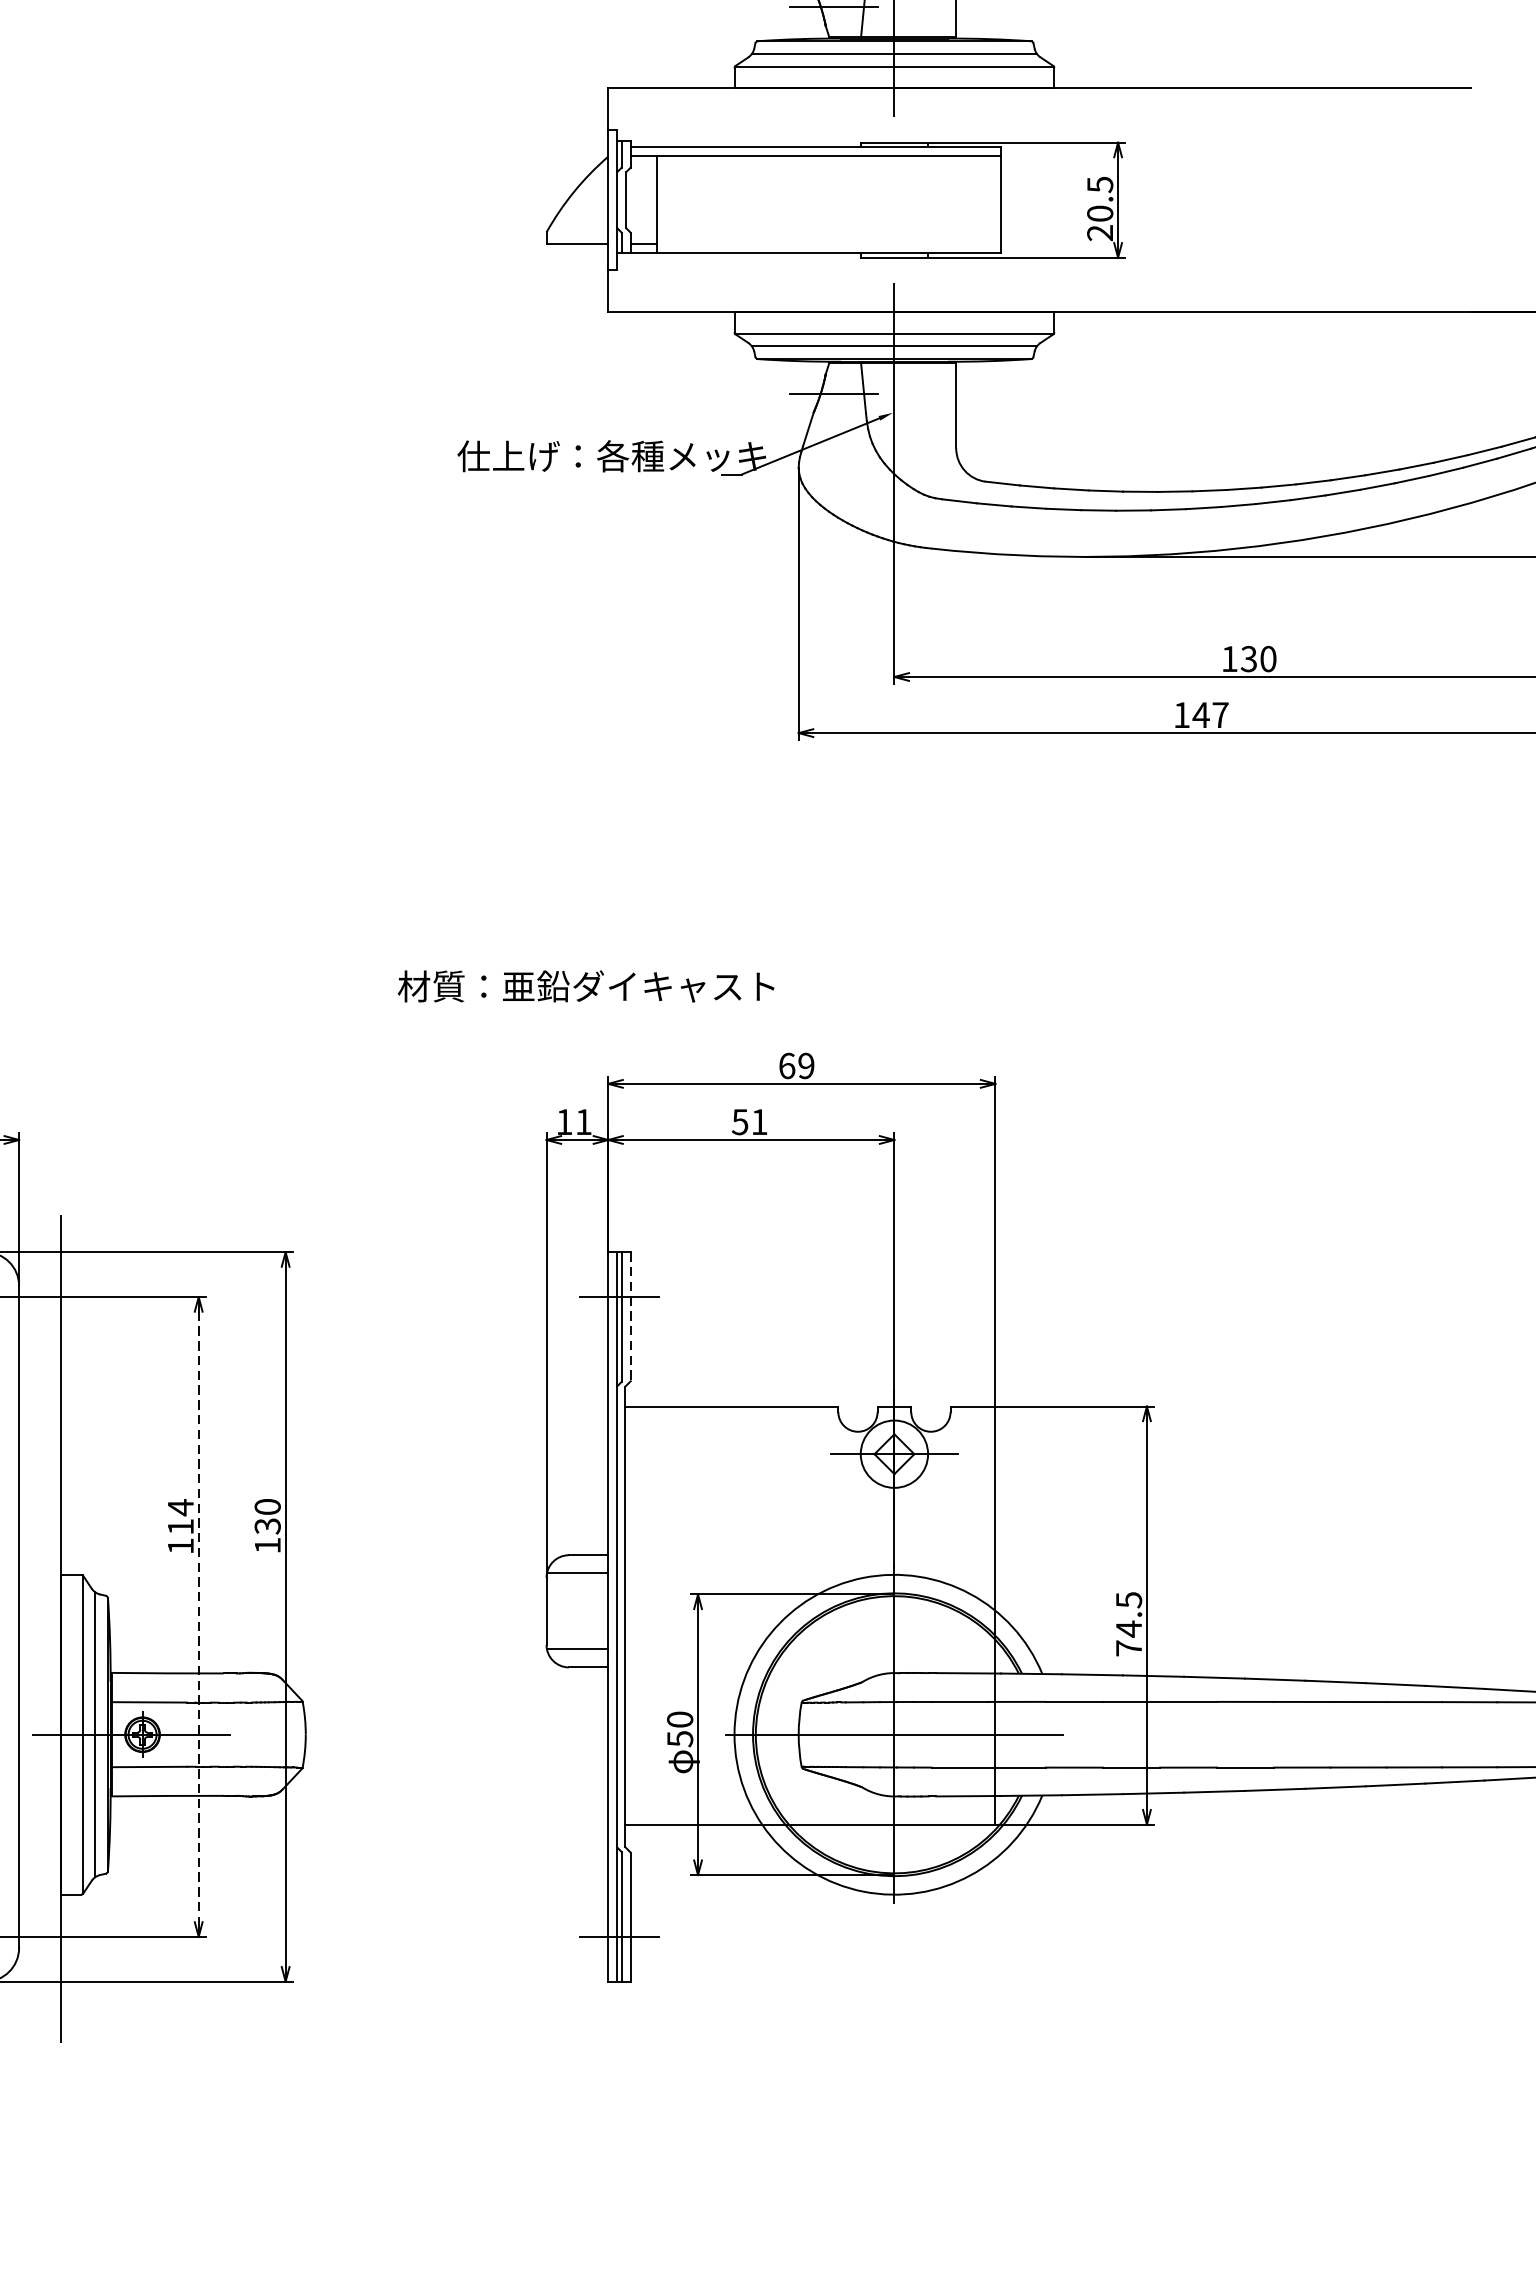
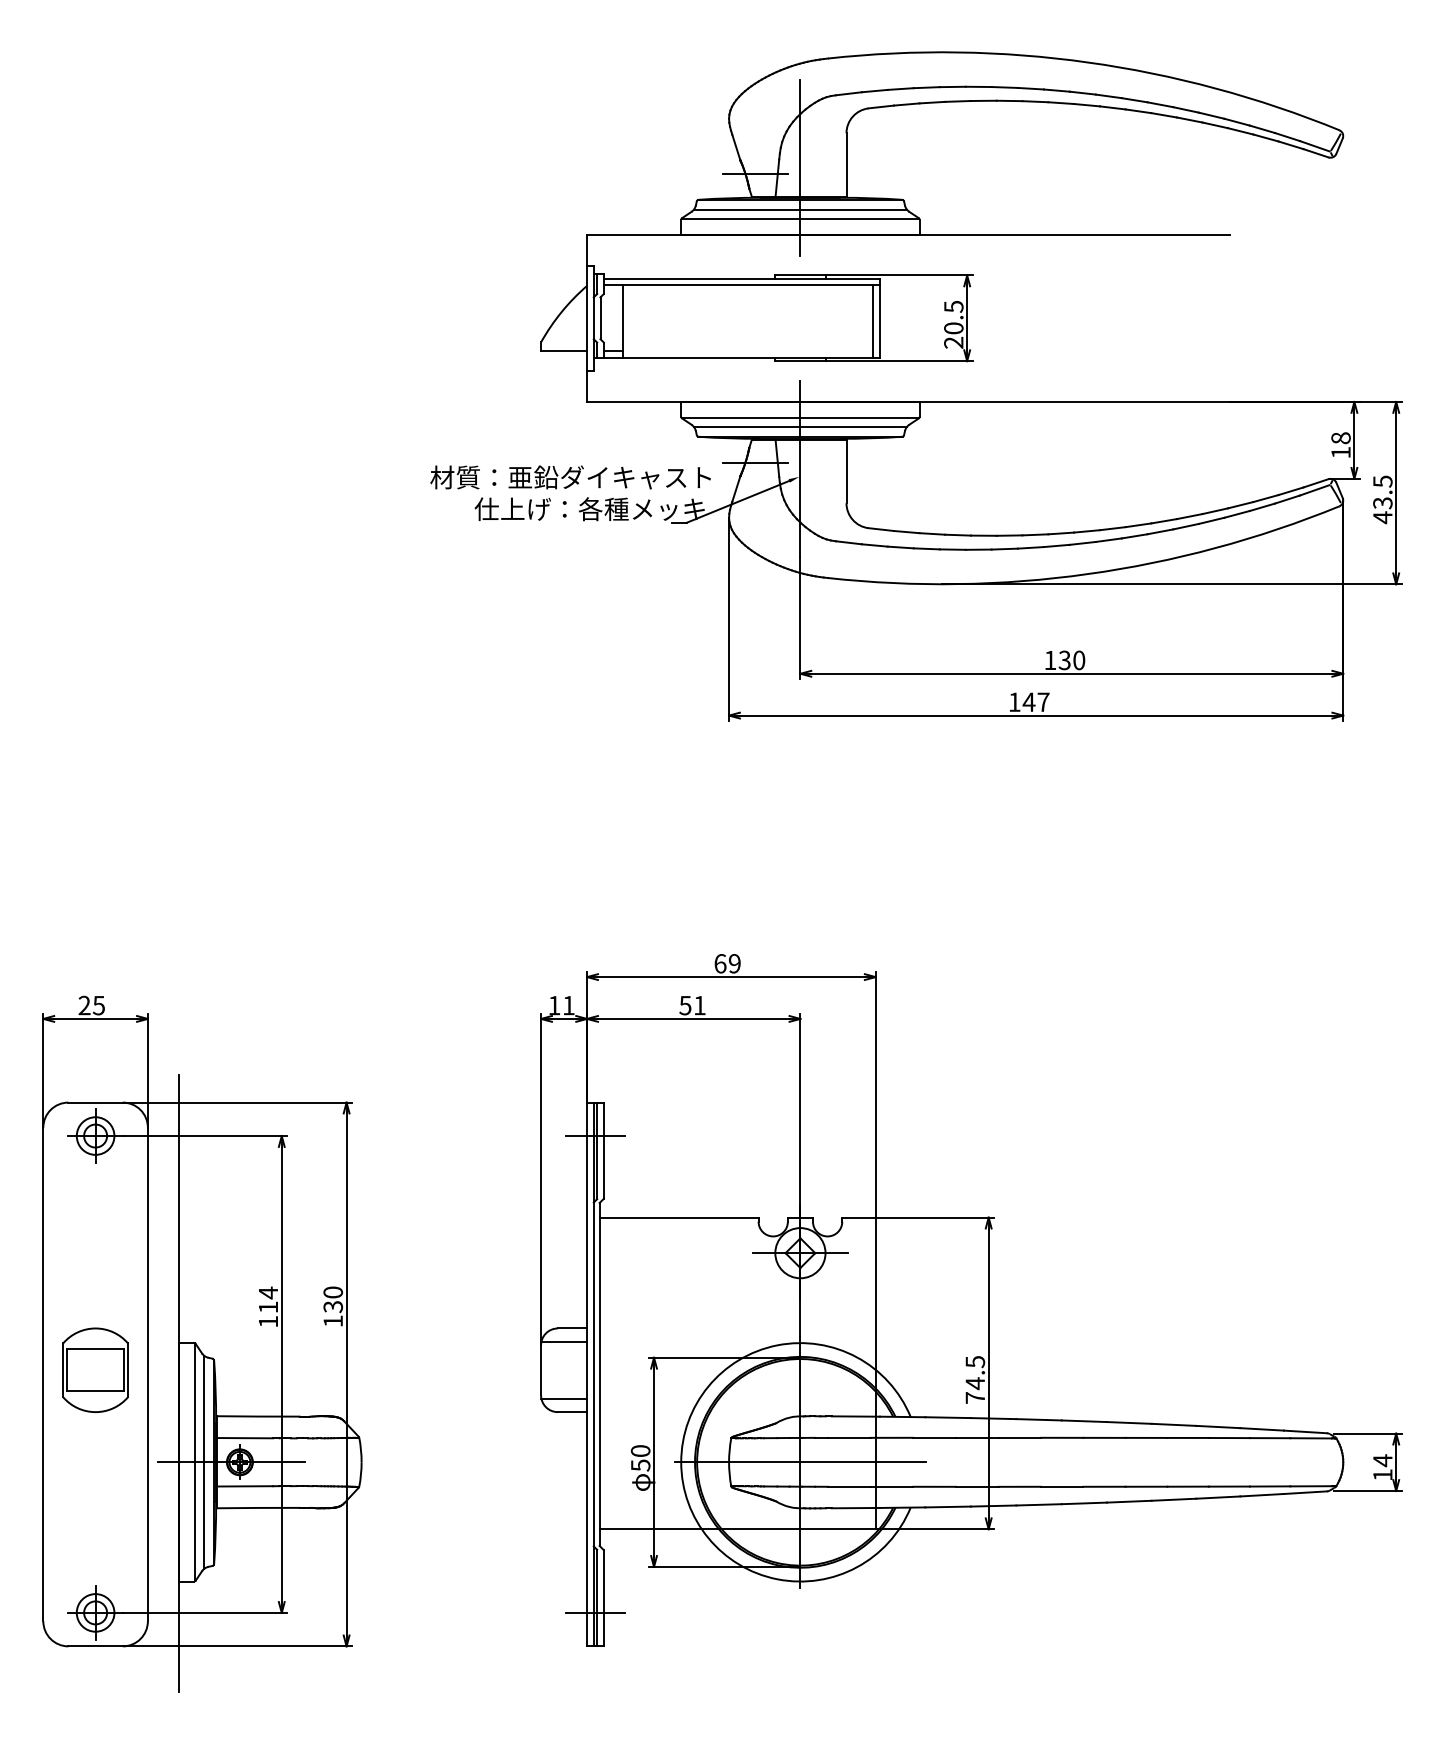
line: (992, 204) -> (873, 321), added
text: (585, 986) -> (570, 477), moved
line: (630, 1317) -> (603, 1151), dashed -> solid
line: (198, 1616) -> (281, 1374), dashed -> solid

